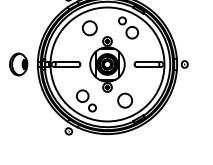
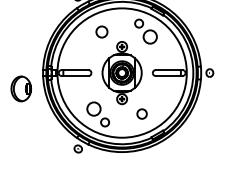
circle: (89, 28) -> (101, 32), size x0.7
part: (18, 64) -> (21, 88), moved
circle: (124, 100) -> (141, 113), size x0.6

